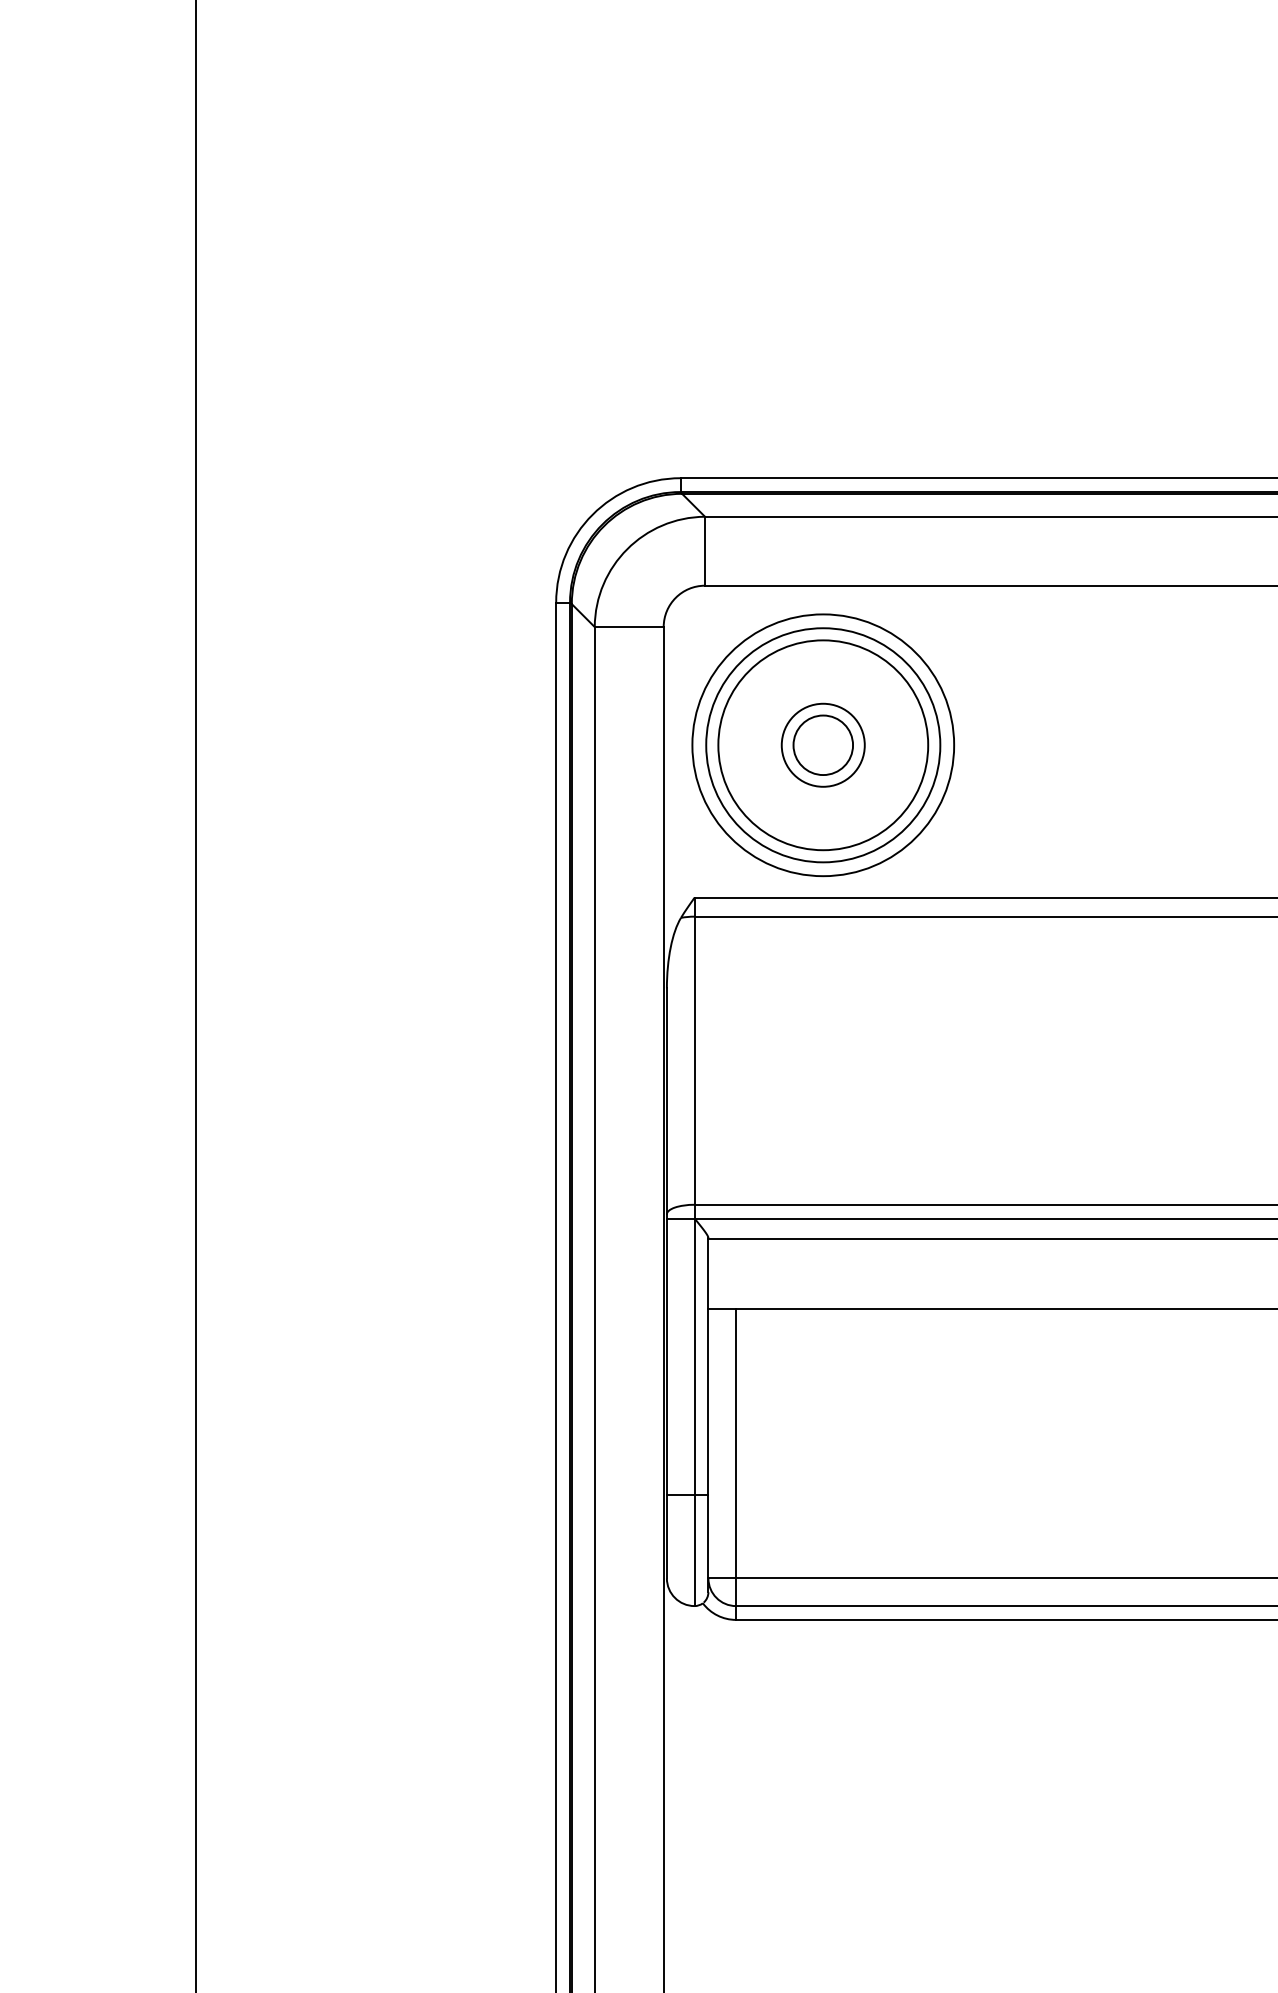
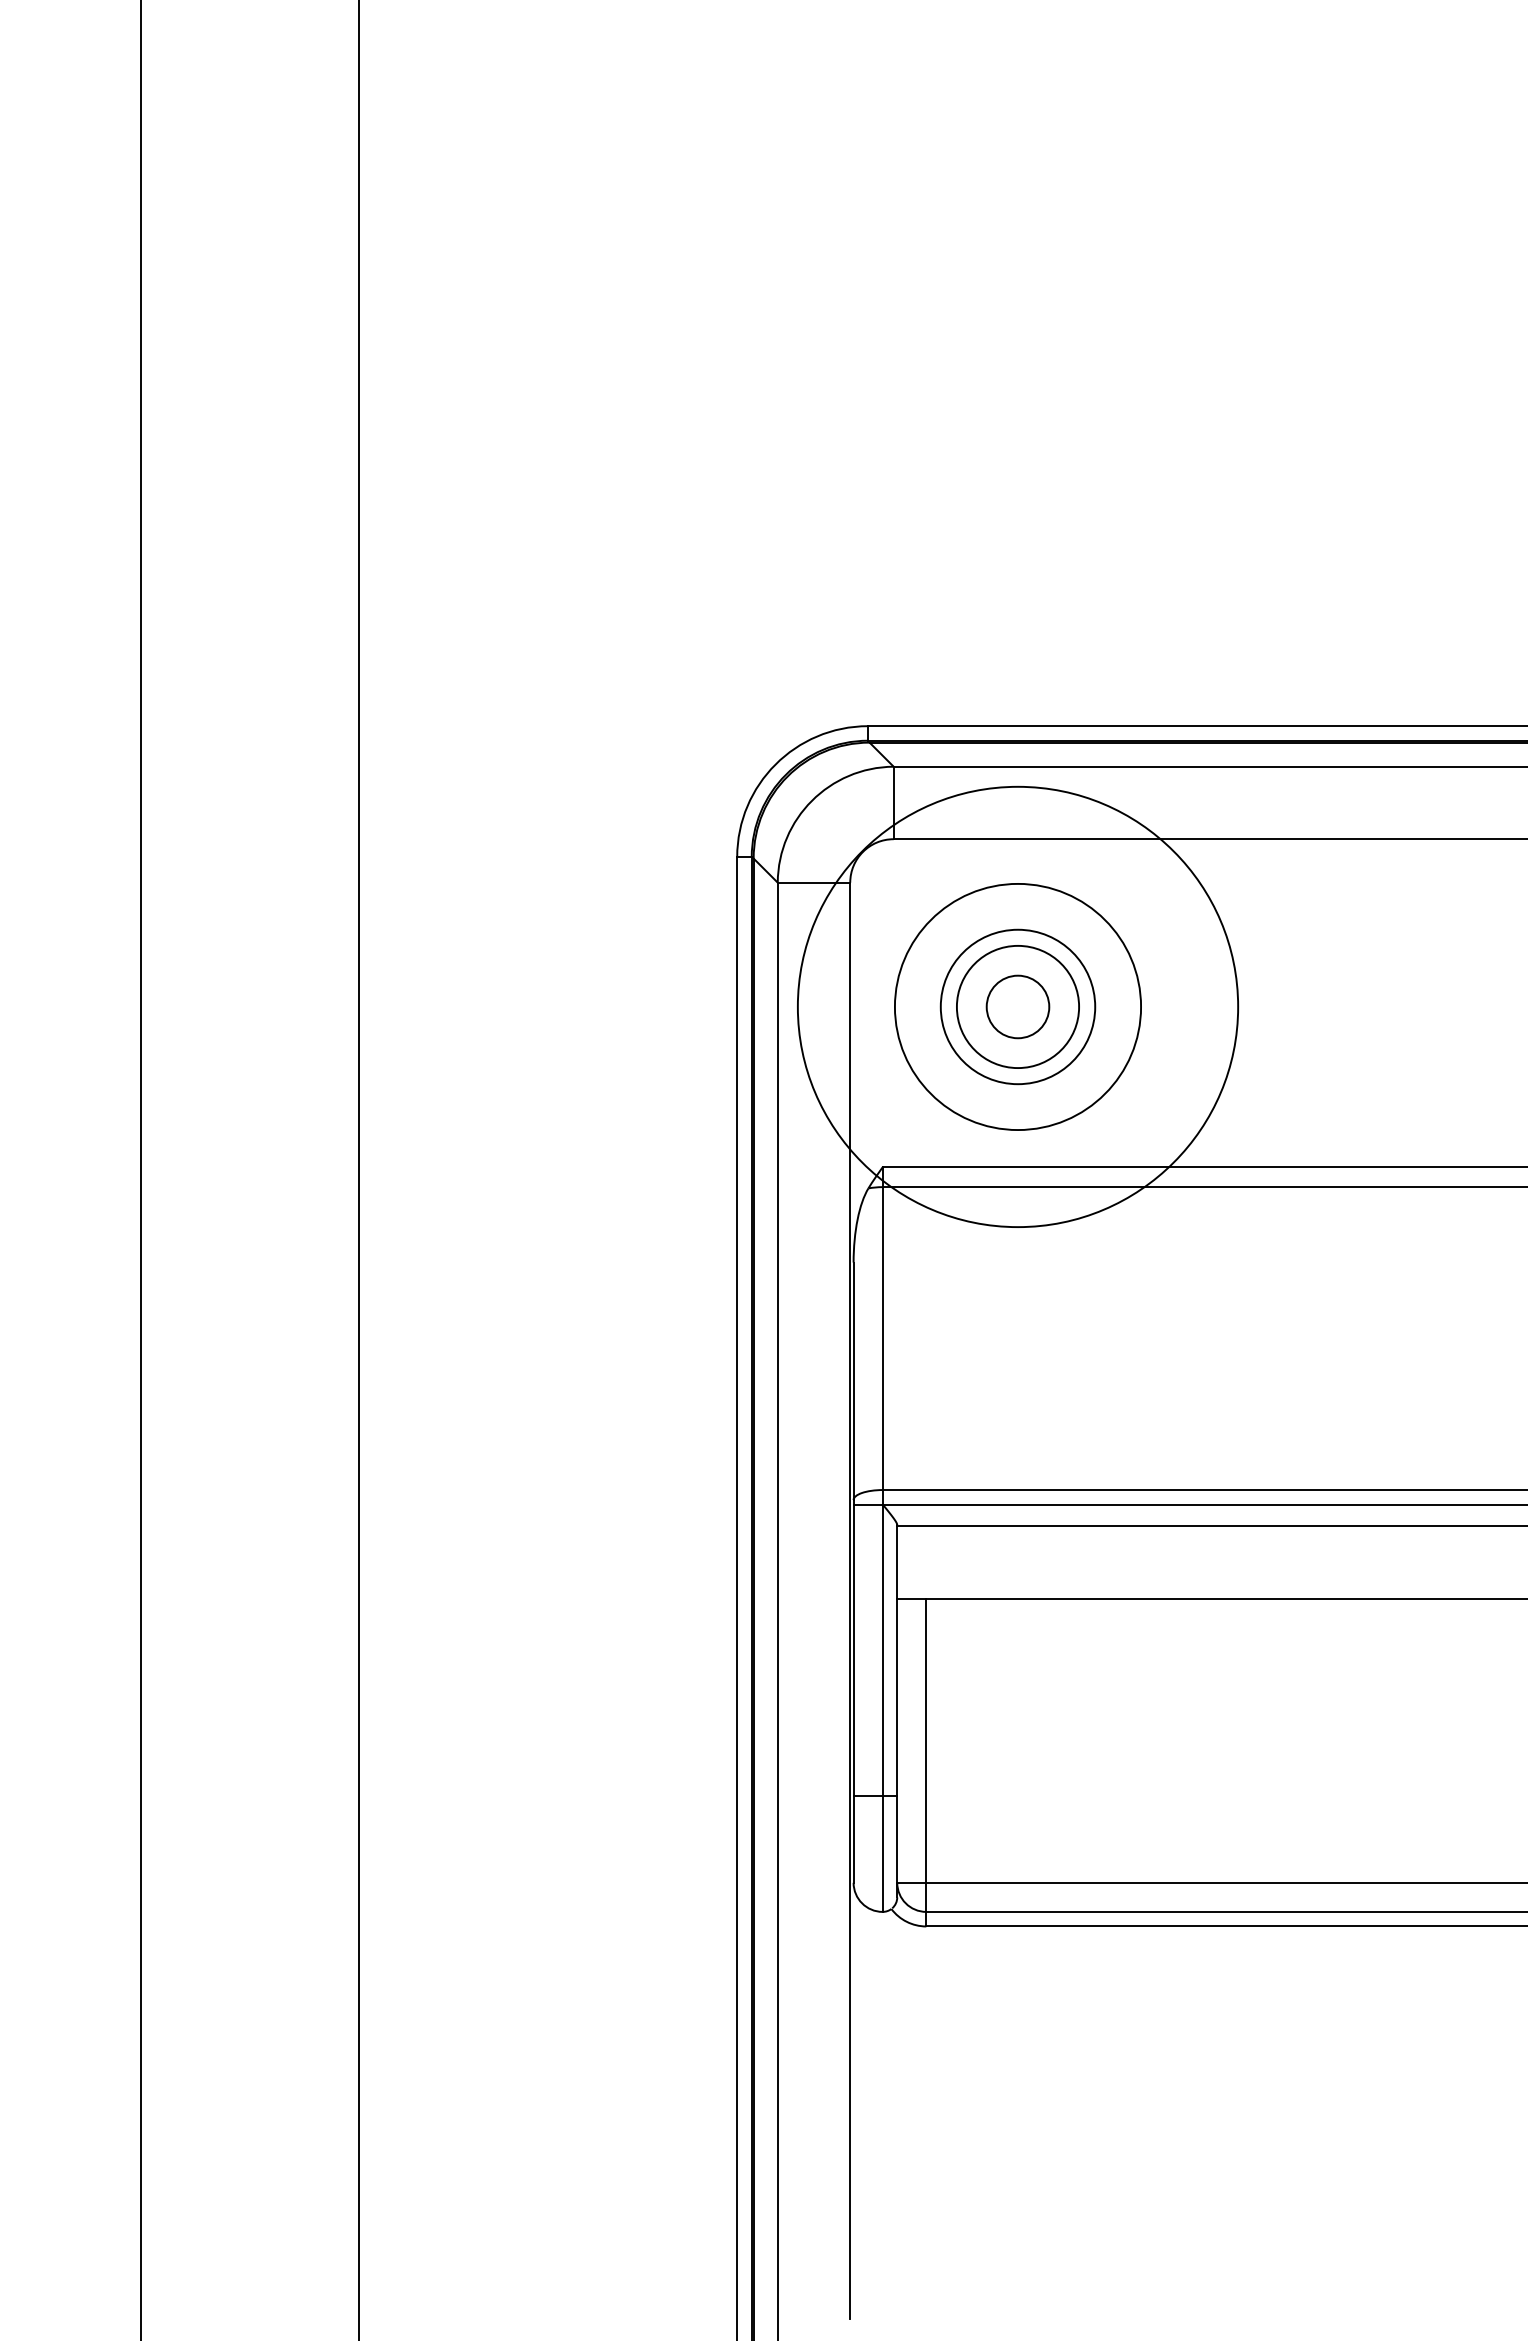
circle: (822, 744) -> (1017, 1006), size x0.7
circle: (822, 744) -> (1017, 1006), size x1.4
circle: (822, 744) -> (1017, 1006), size x1.6

